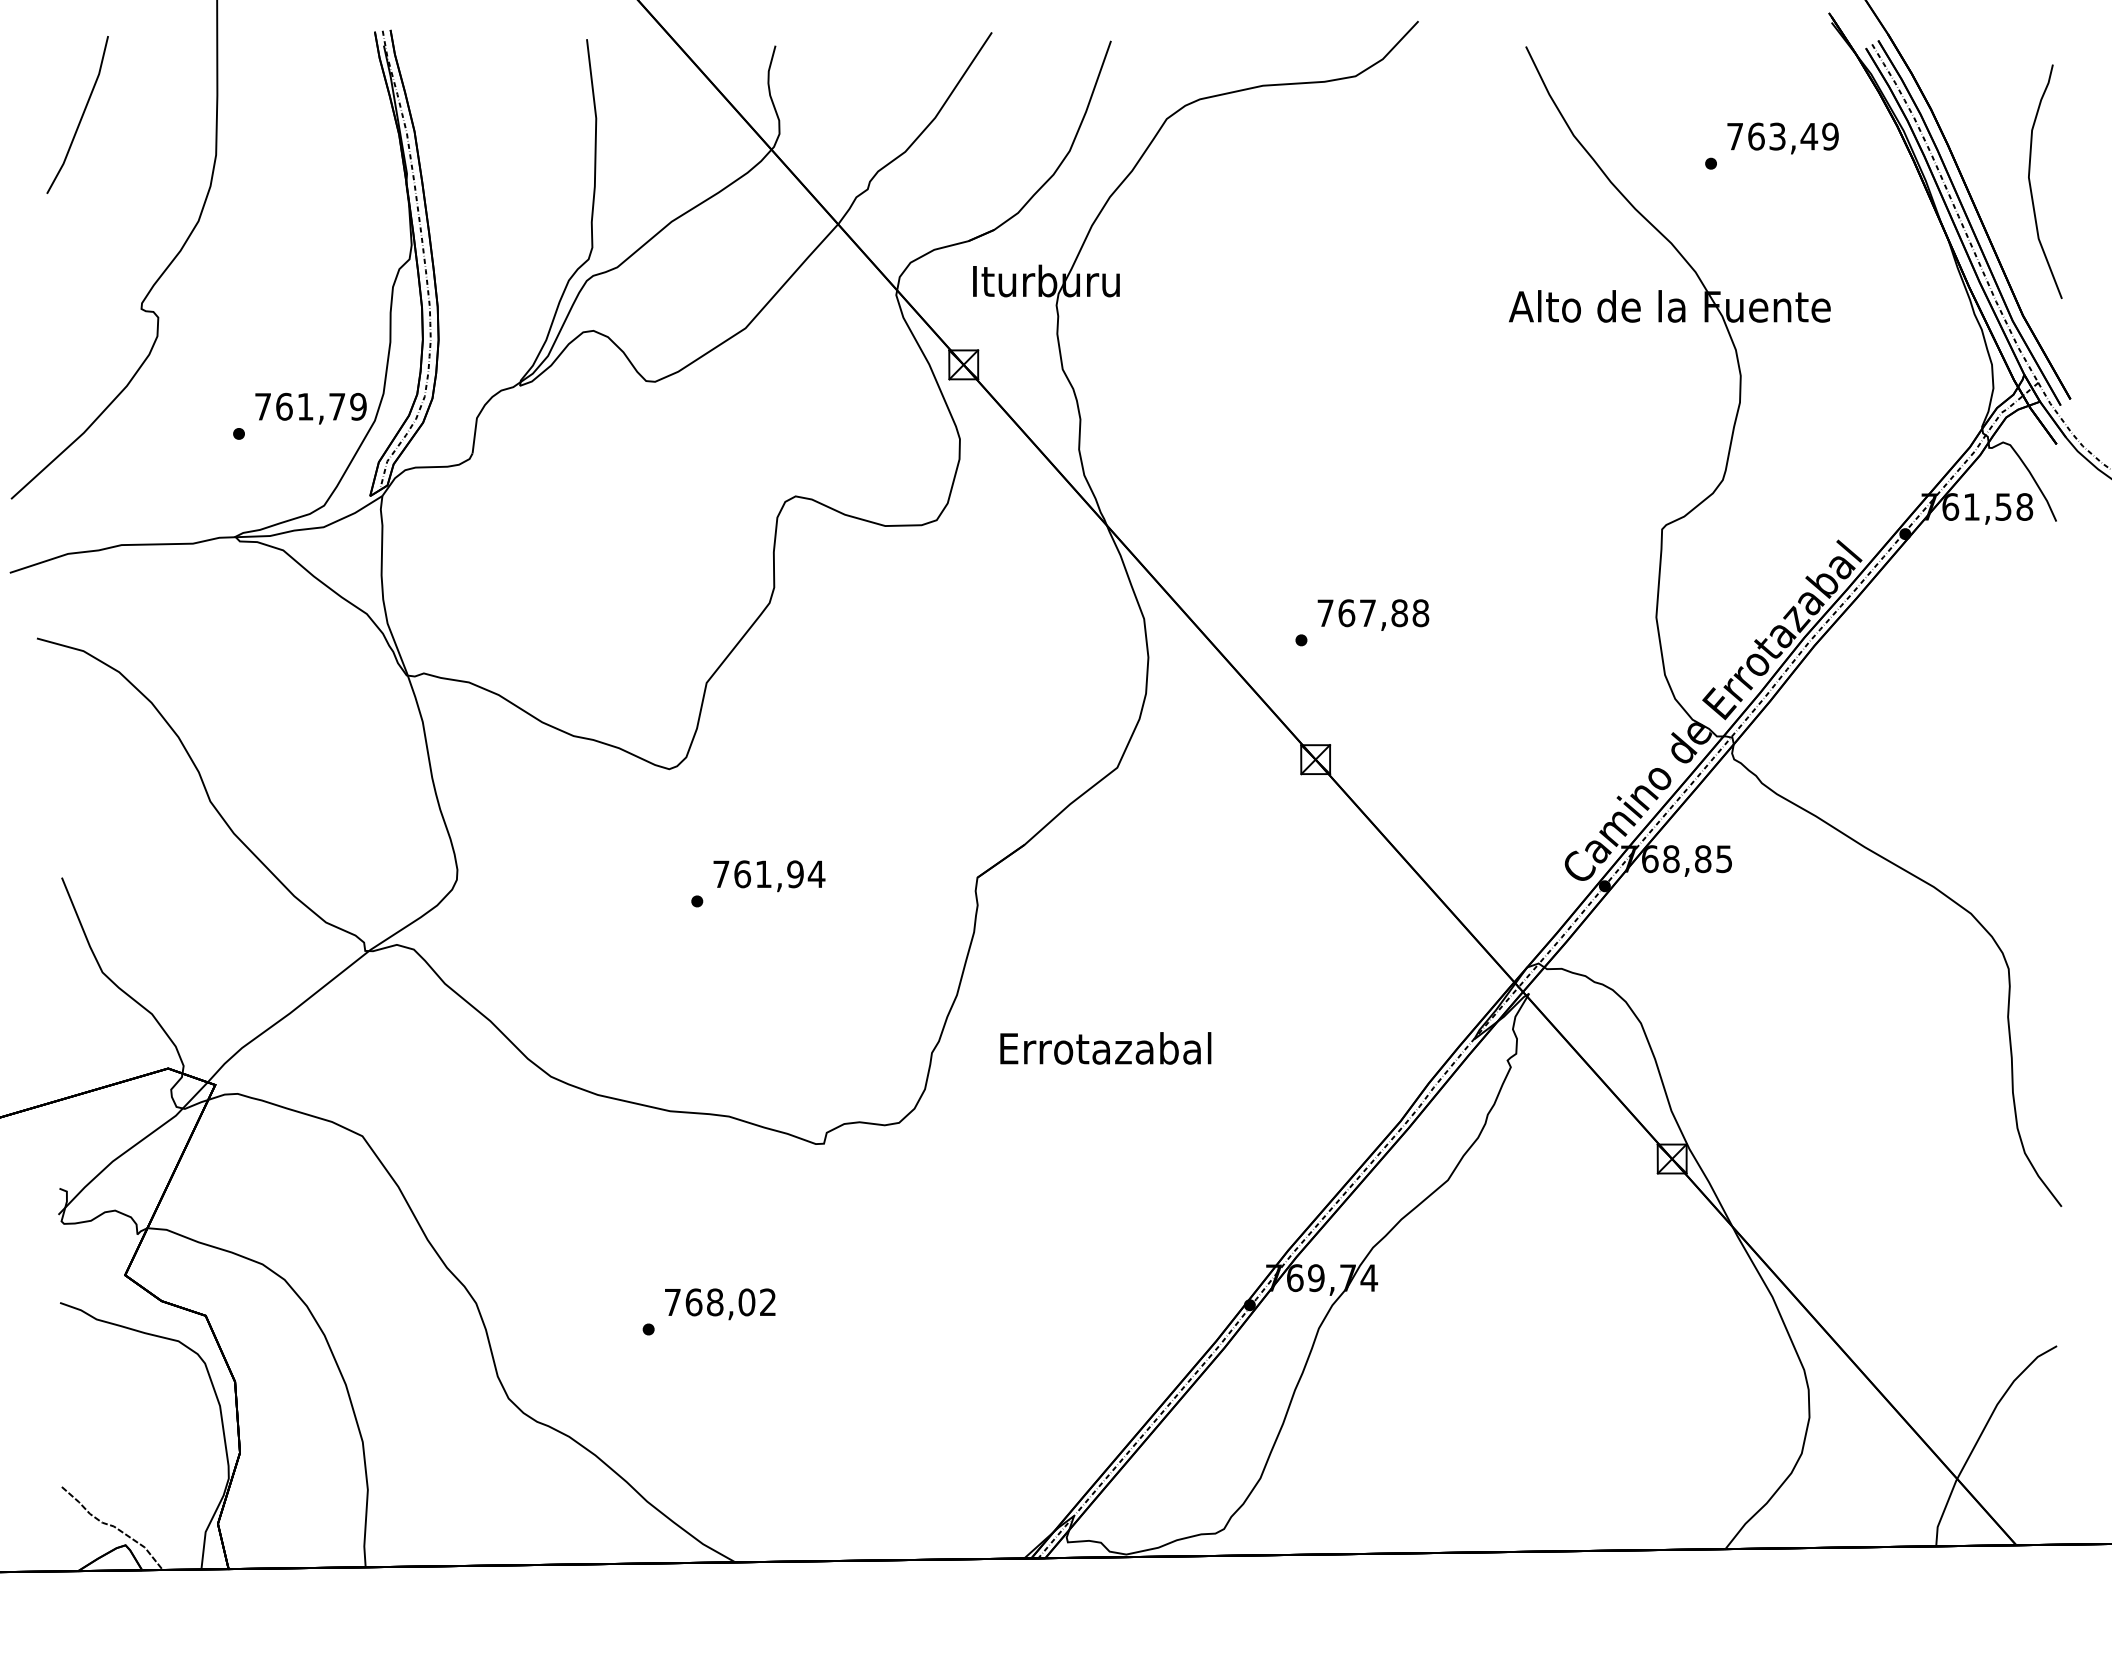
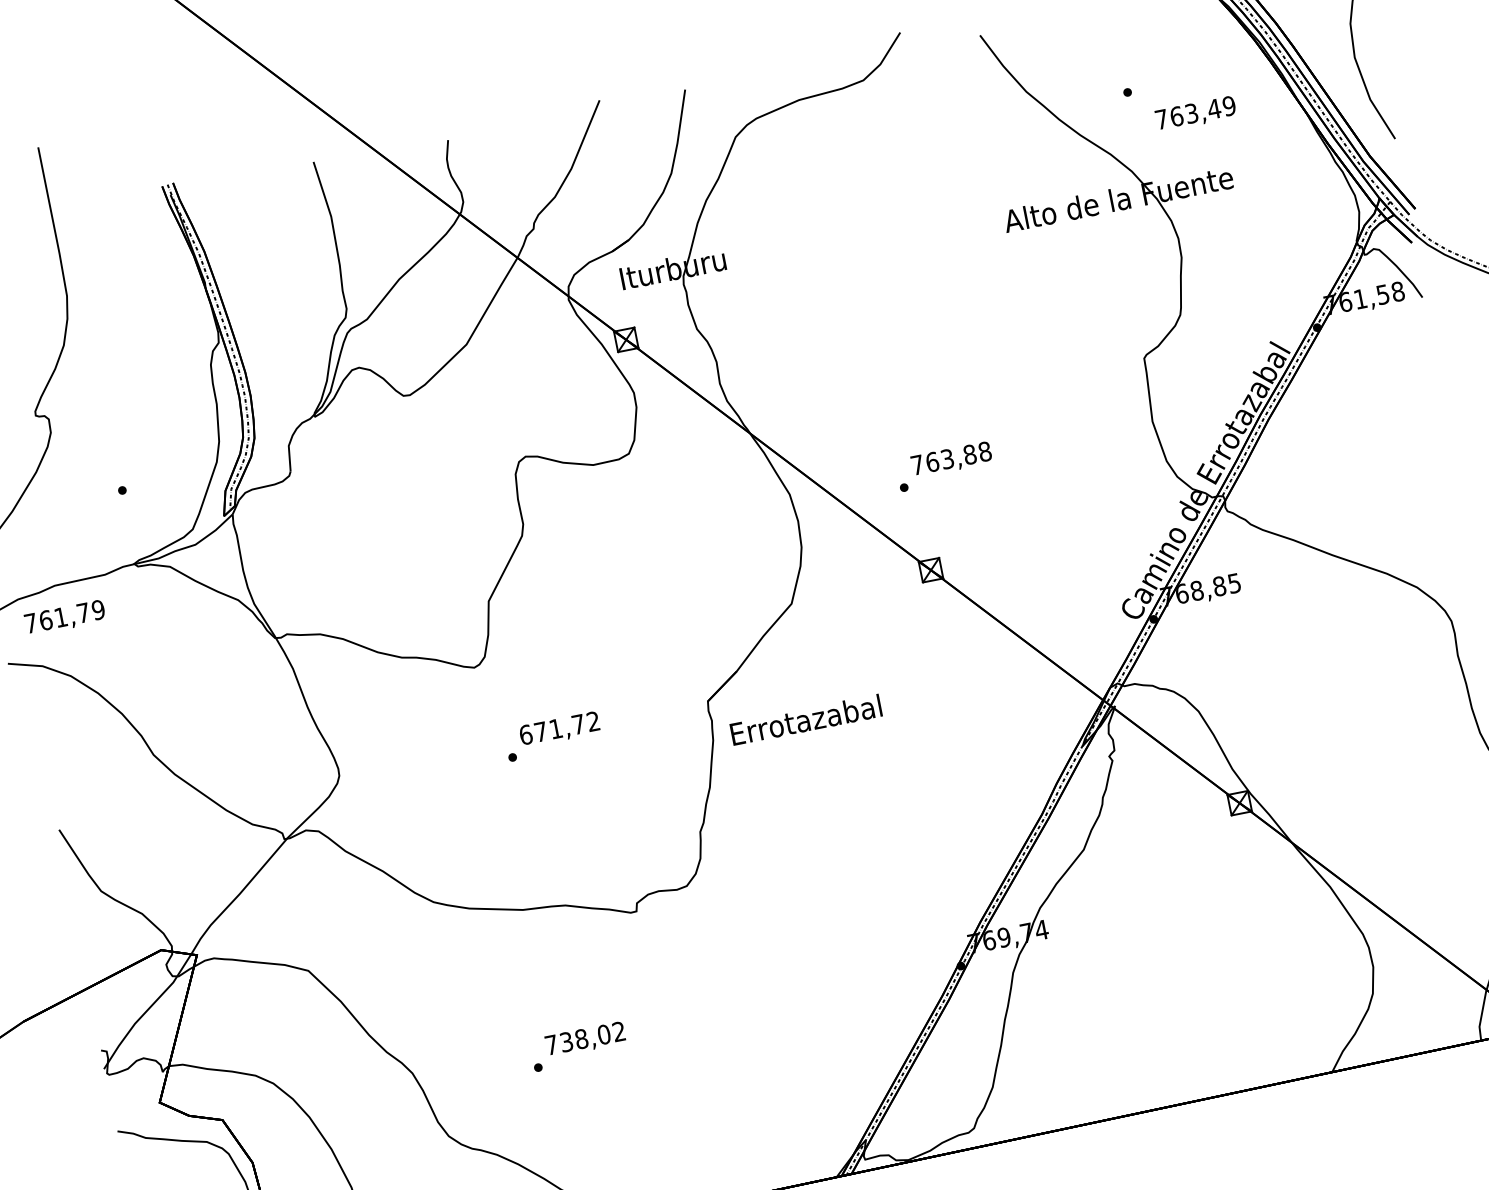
text: (1782, 138) -> (1195, 114), moved
text: (310, 408) -> (64, 617), moved
text: (1367, 613) -> (947, 459), 767,88 -> 763,88
text: (769, 874) -> (560, 728), 761,94 -> 671,72
text: (1105, 1048) -> (805, 720), moved
text: (693, 1302) -> (566, 1042), 768,02 -> 738,02

